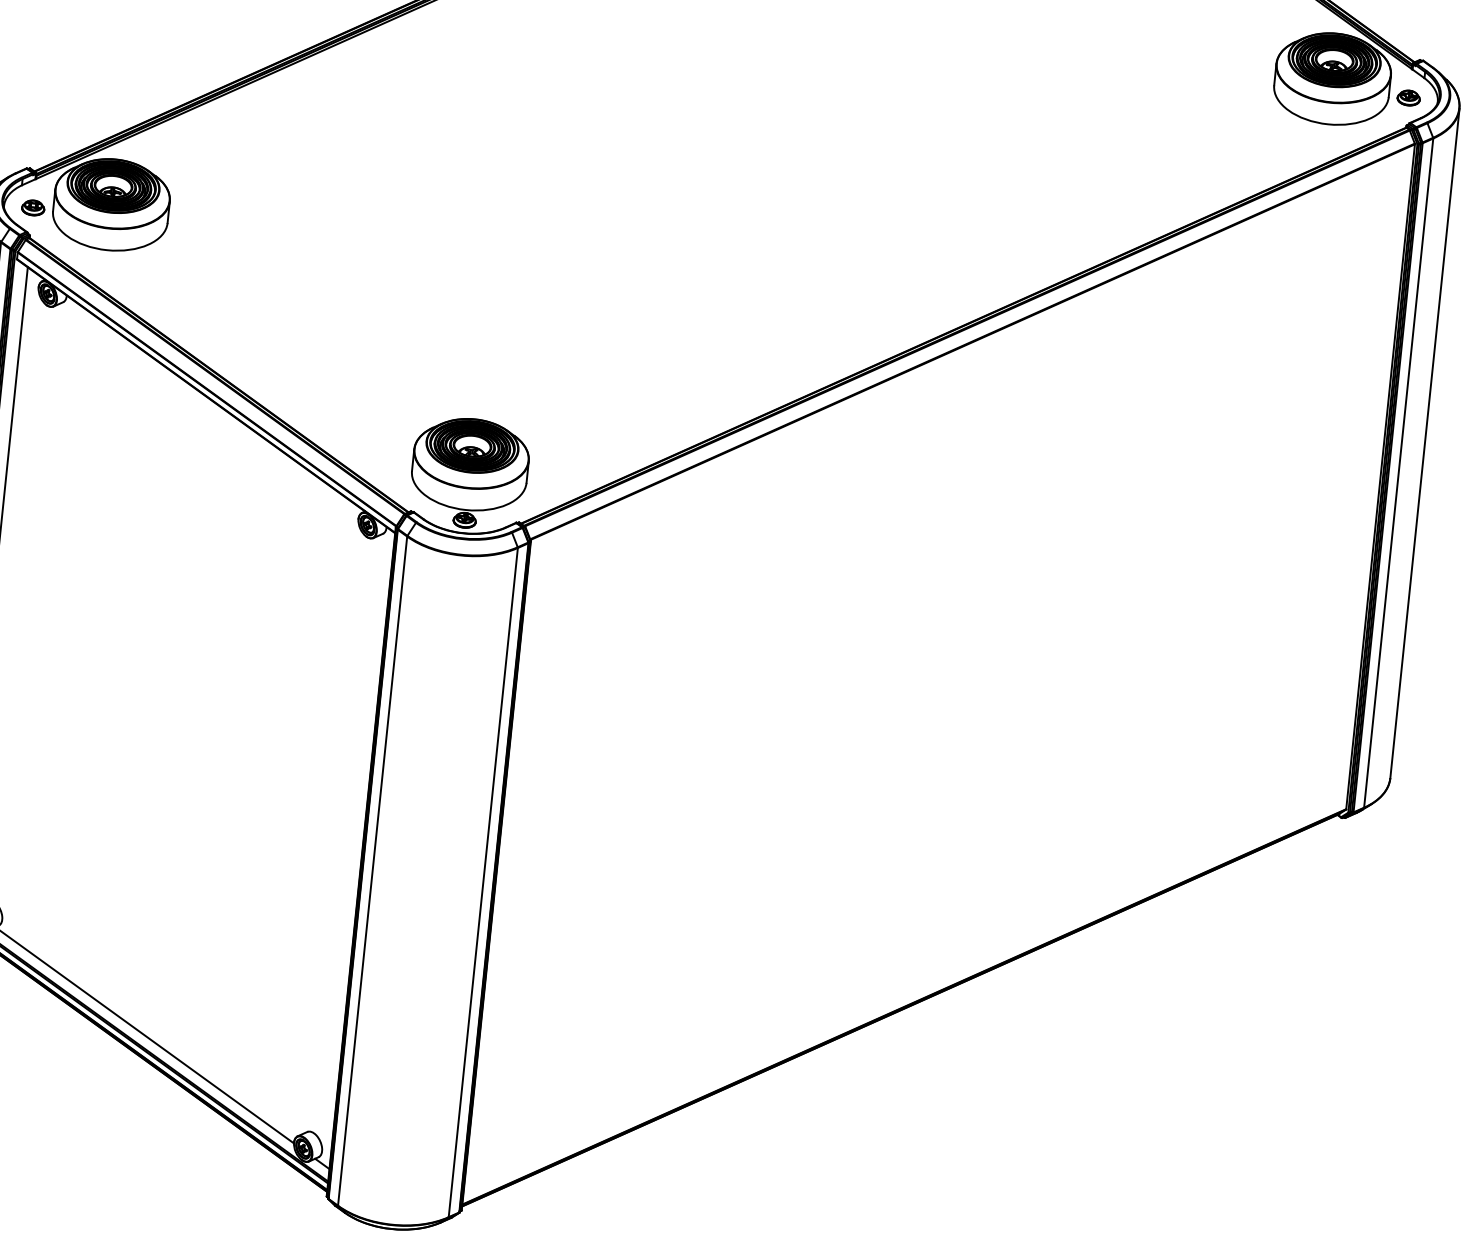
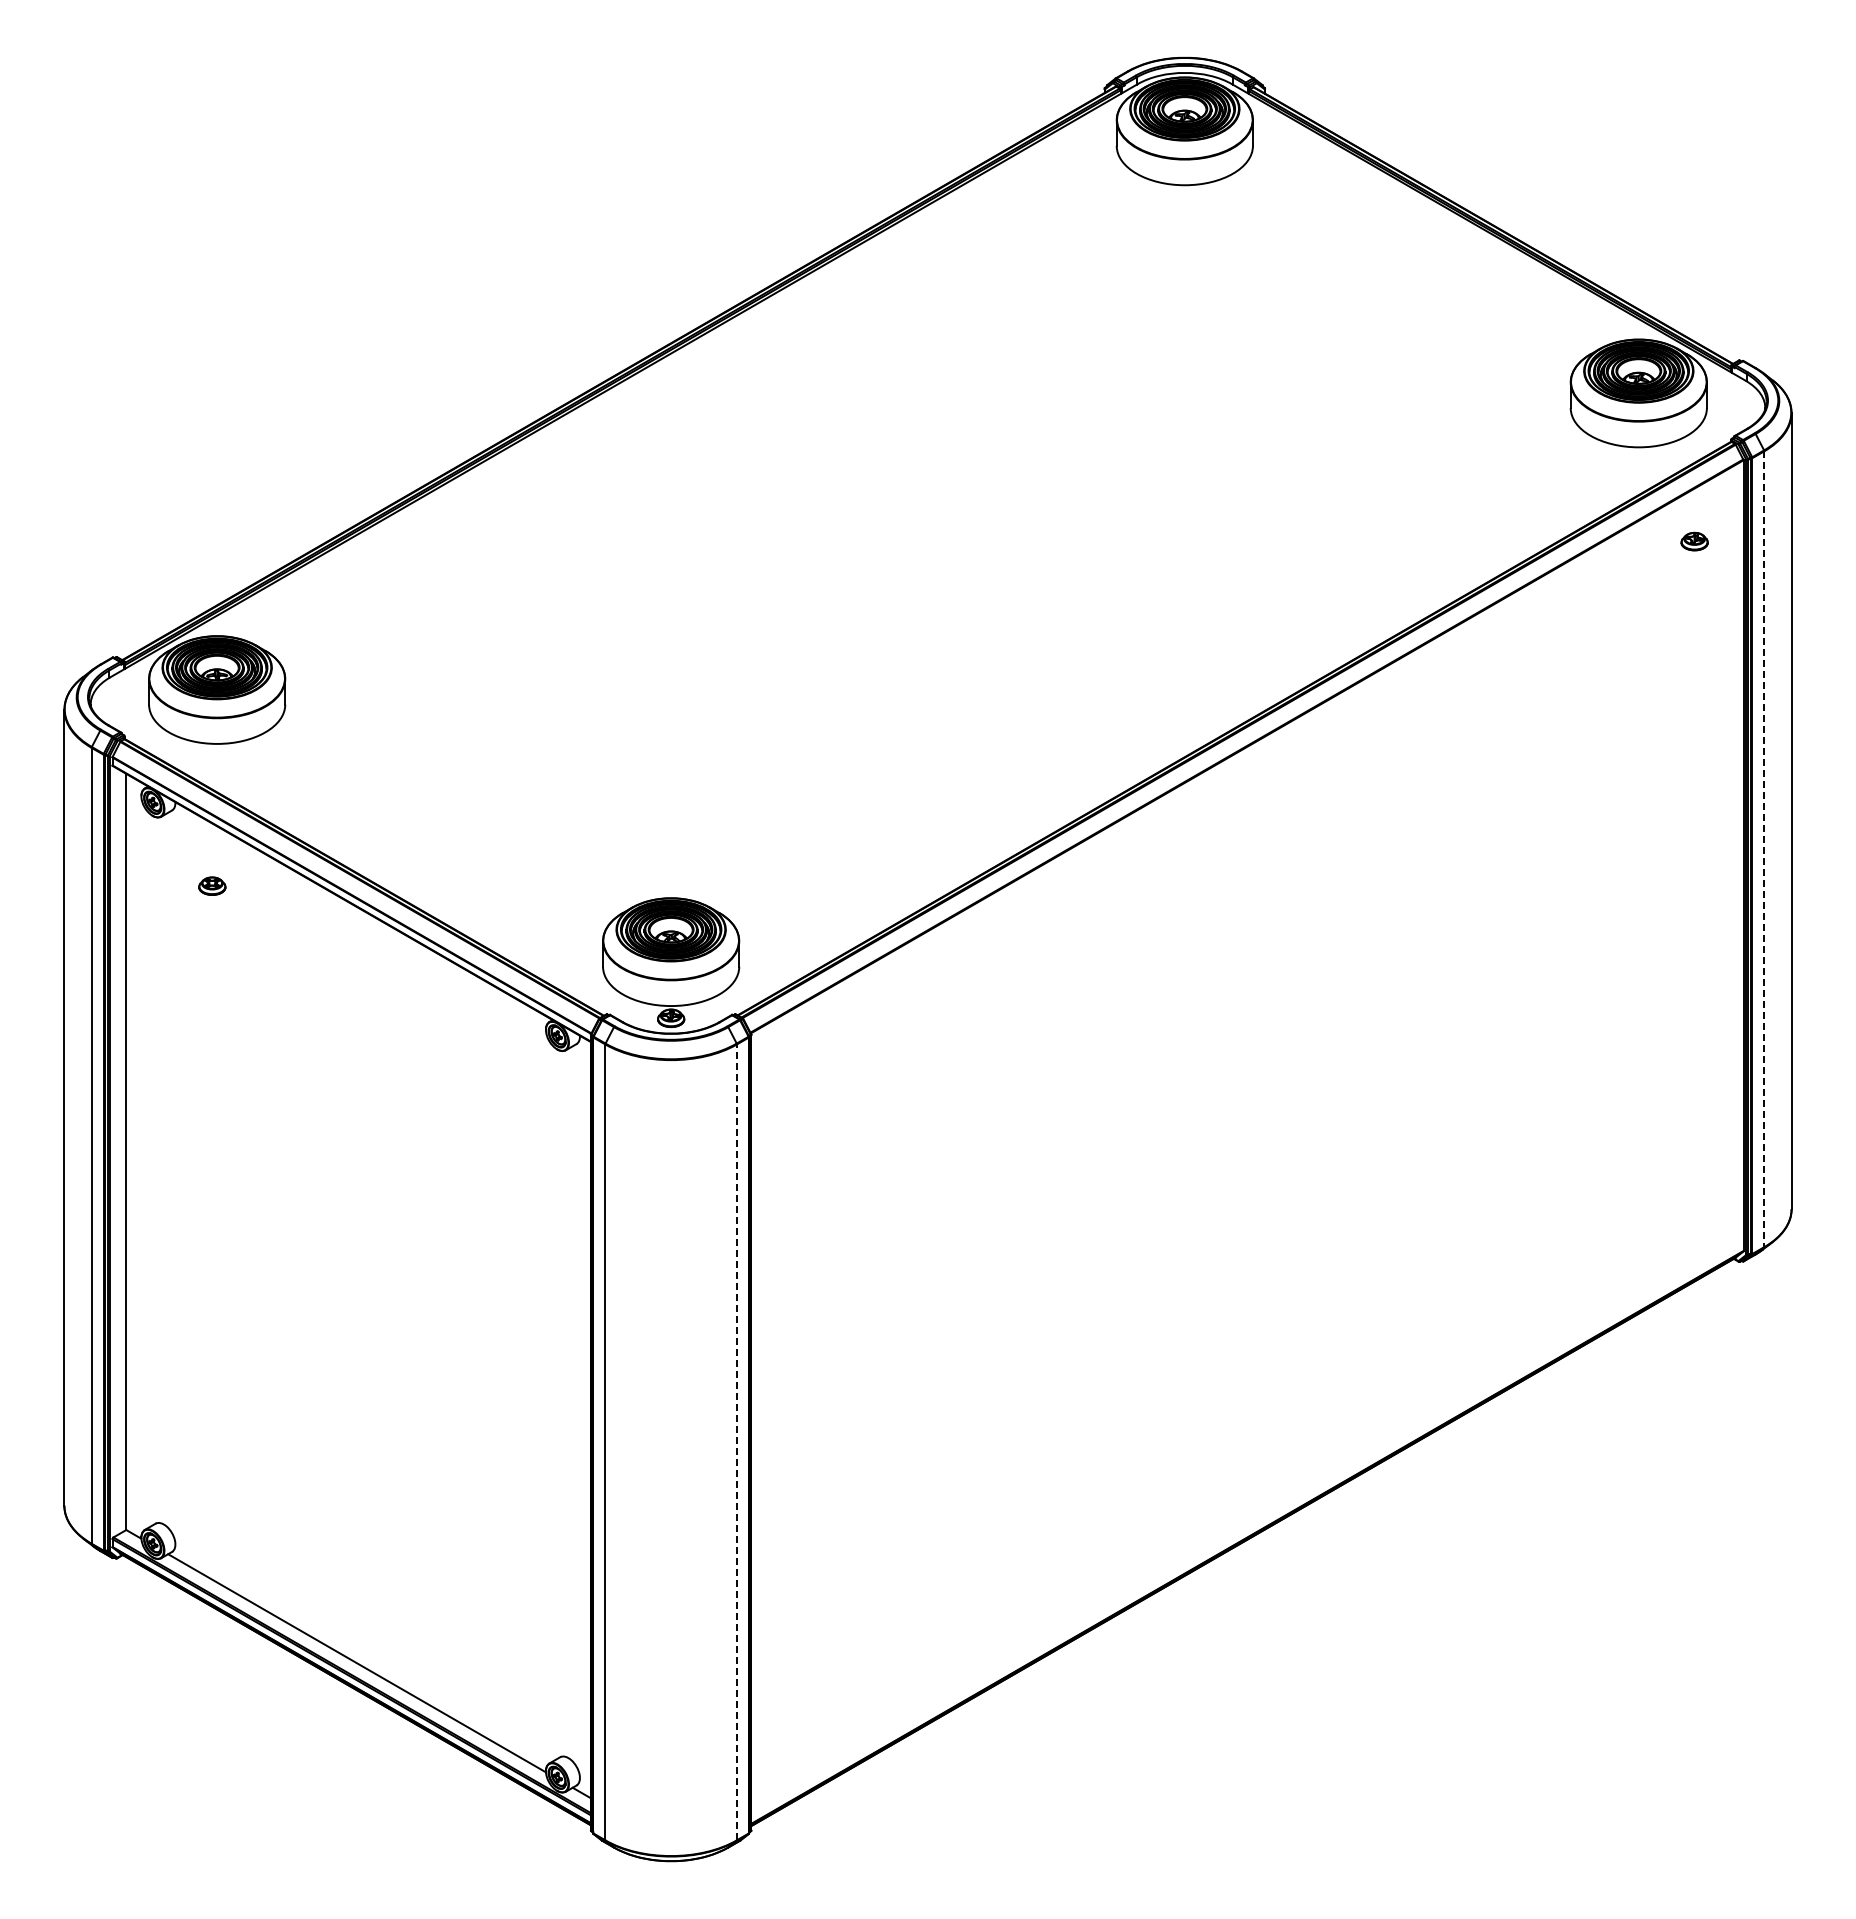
part: (1408, 97) -> (1694, 541), moved
part: (33, 207) -> (212, 885), moved
line: (1398, 473) -> (1764, 849), solid -> dashed
line: (482, 882) -> (736, 1442), solid -> dashed

